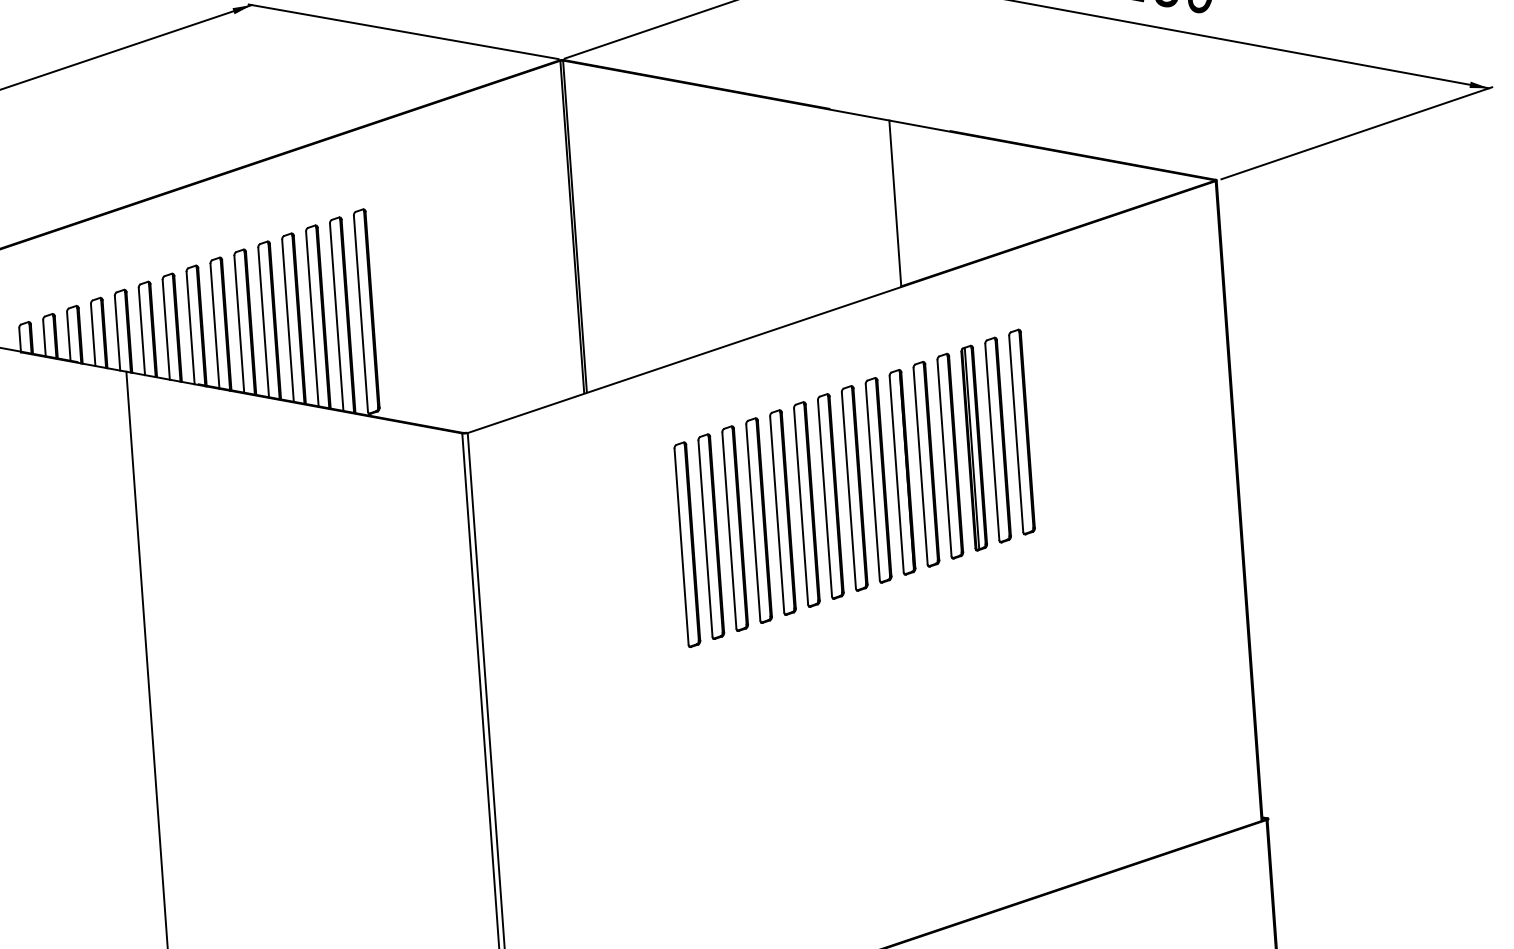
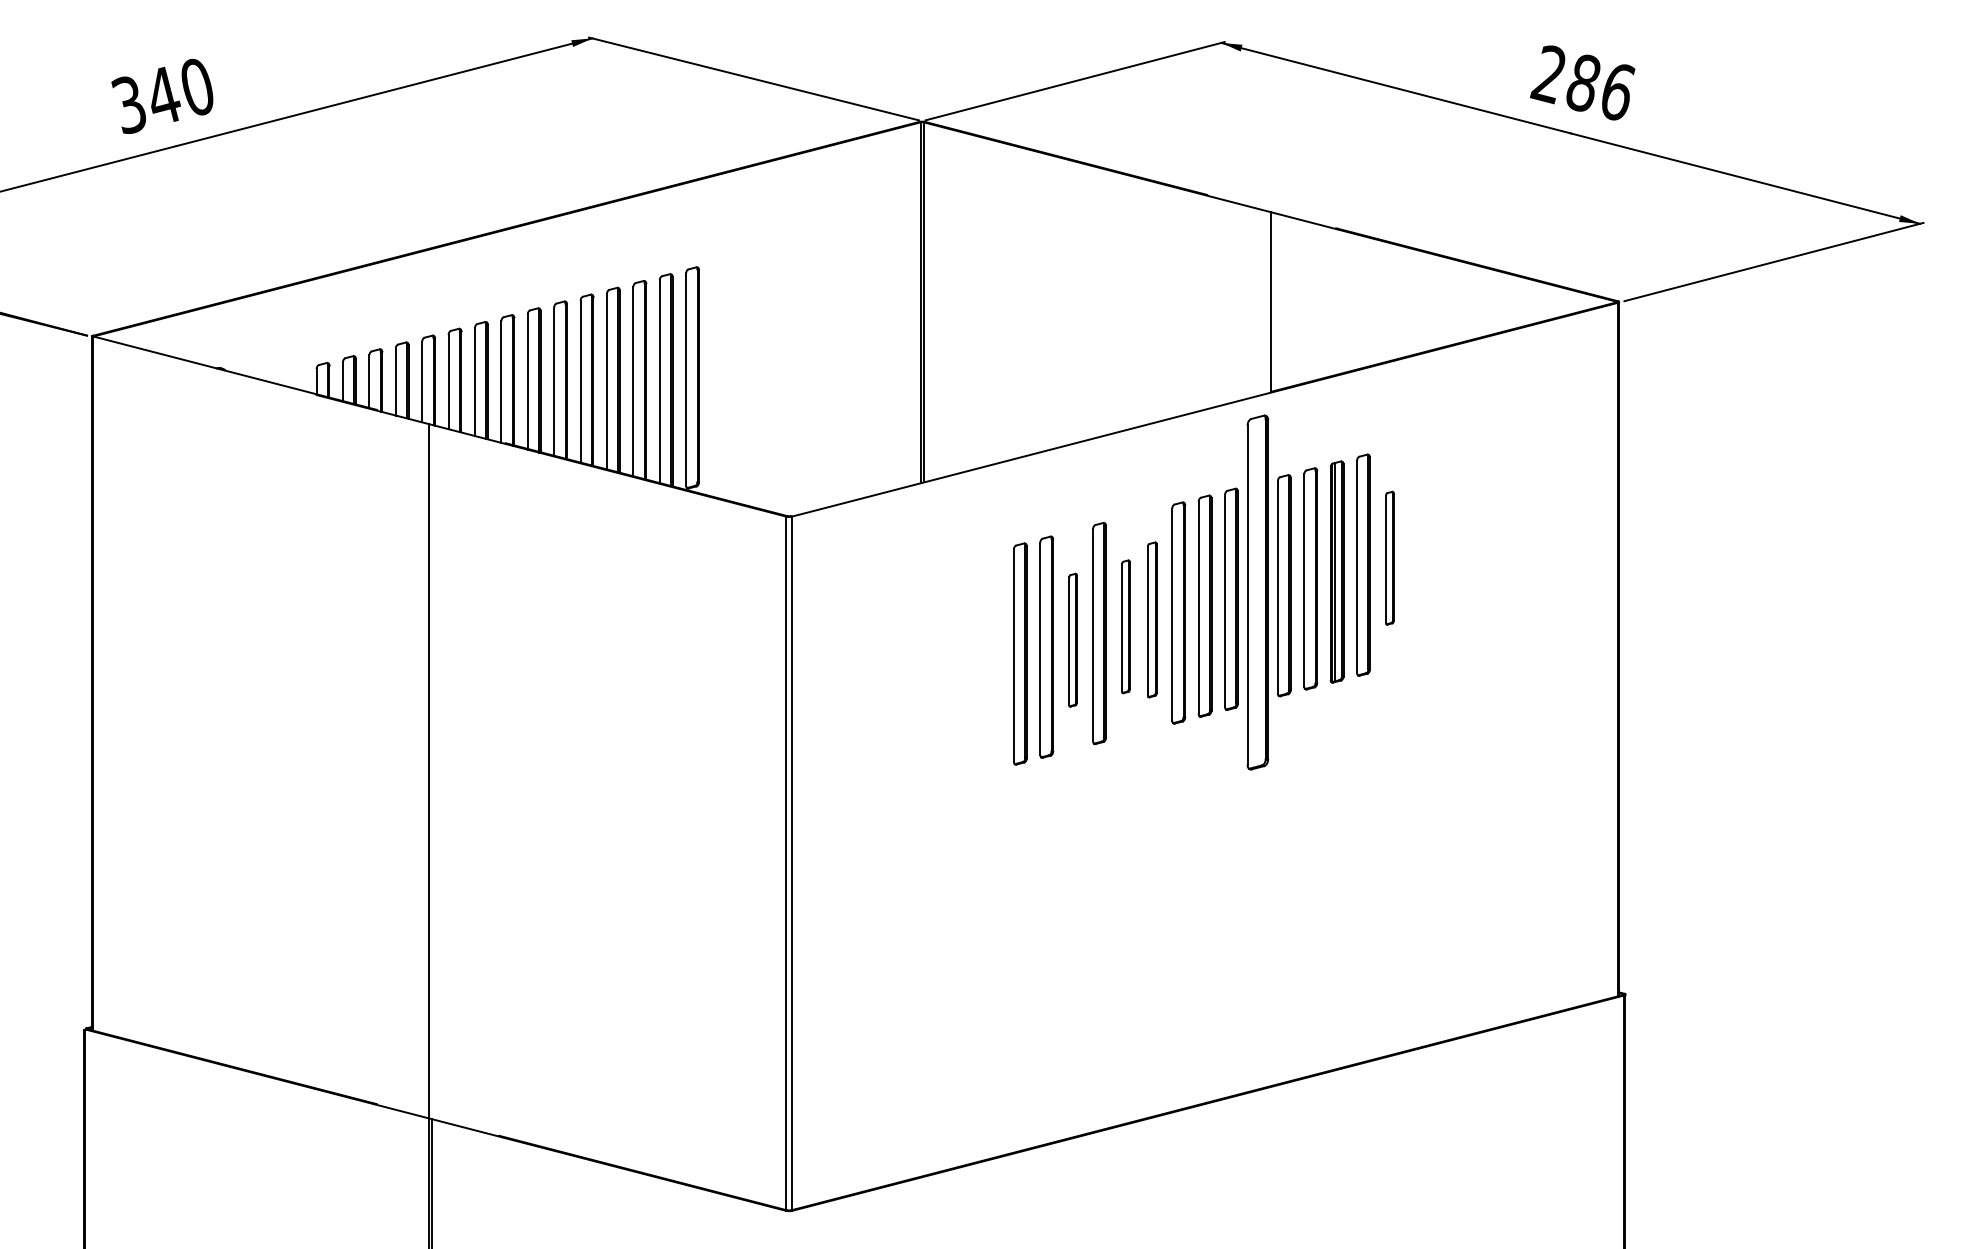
part: (1021, 431) -> (1389, 557), size x0.6
part: (902, 472) -> (1257, 592), size x1.6
part: (807, 504) -> (1152, 619), size x0.7
part: (782, 512) -> (1125, 626), size x0.6
part: (734, 527) -> (1072, 639), size x0.6

